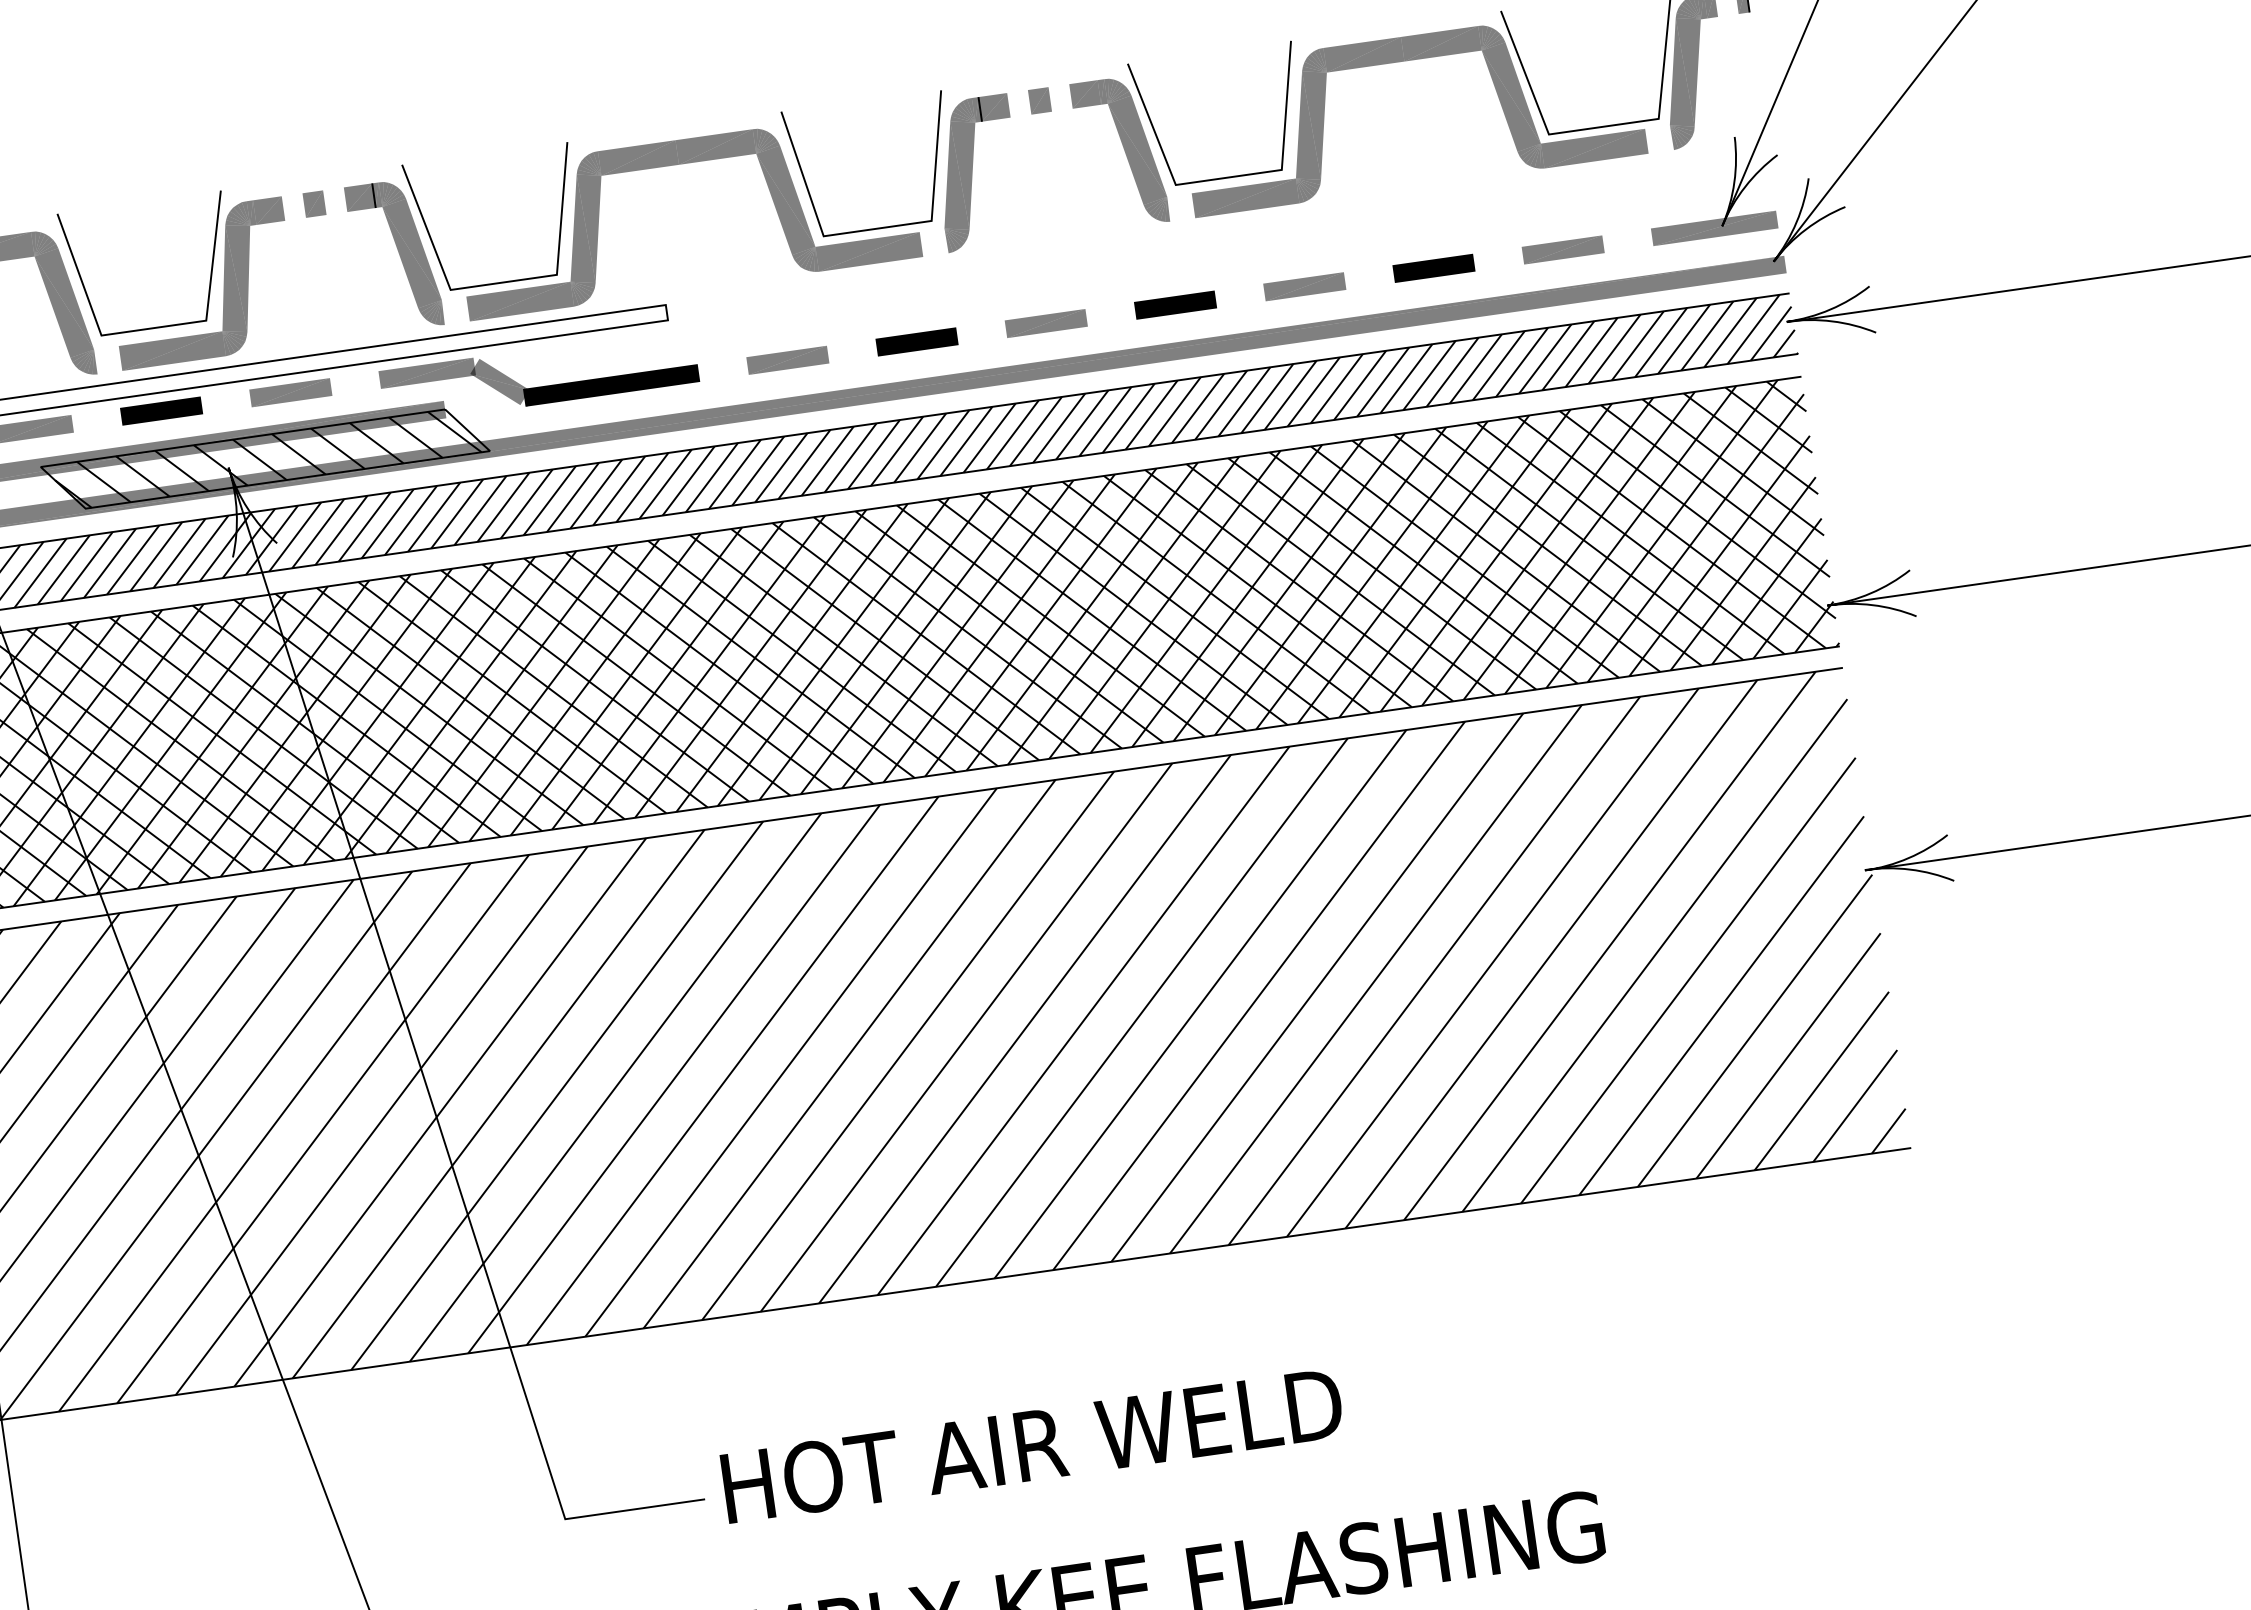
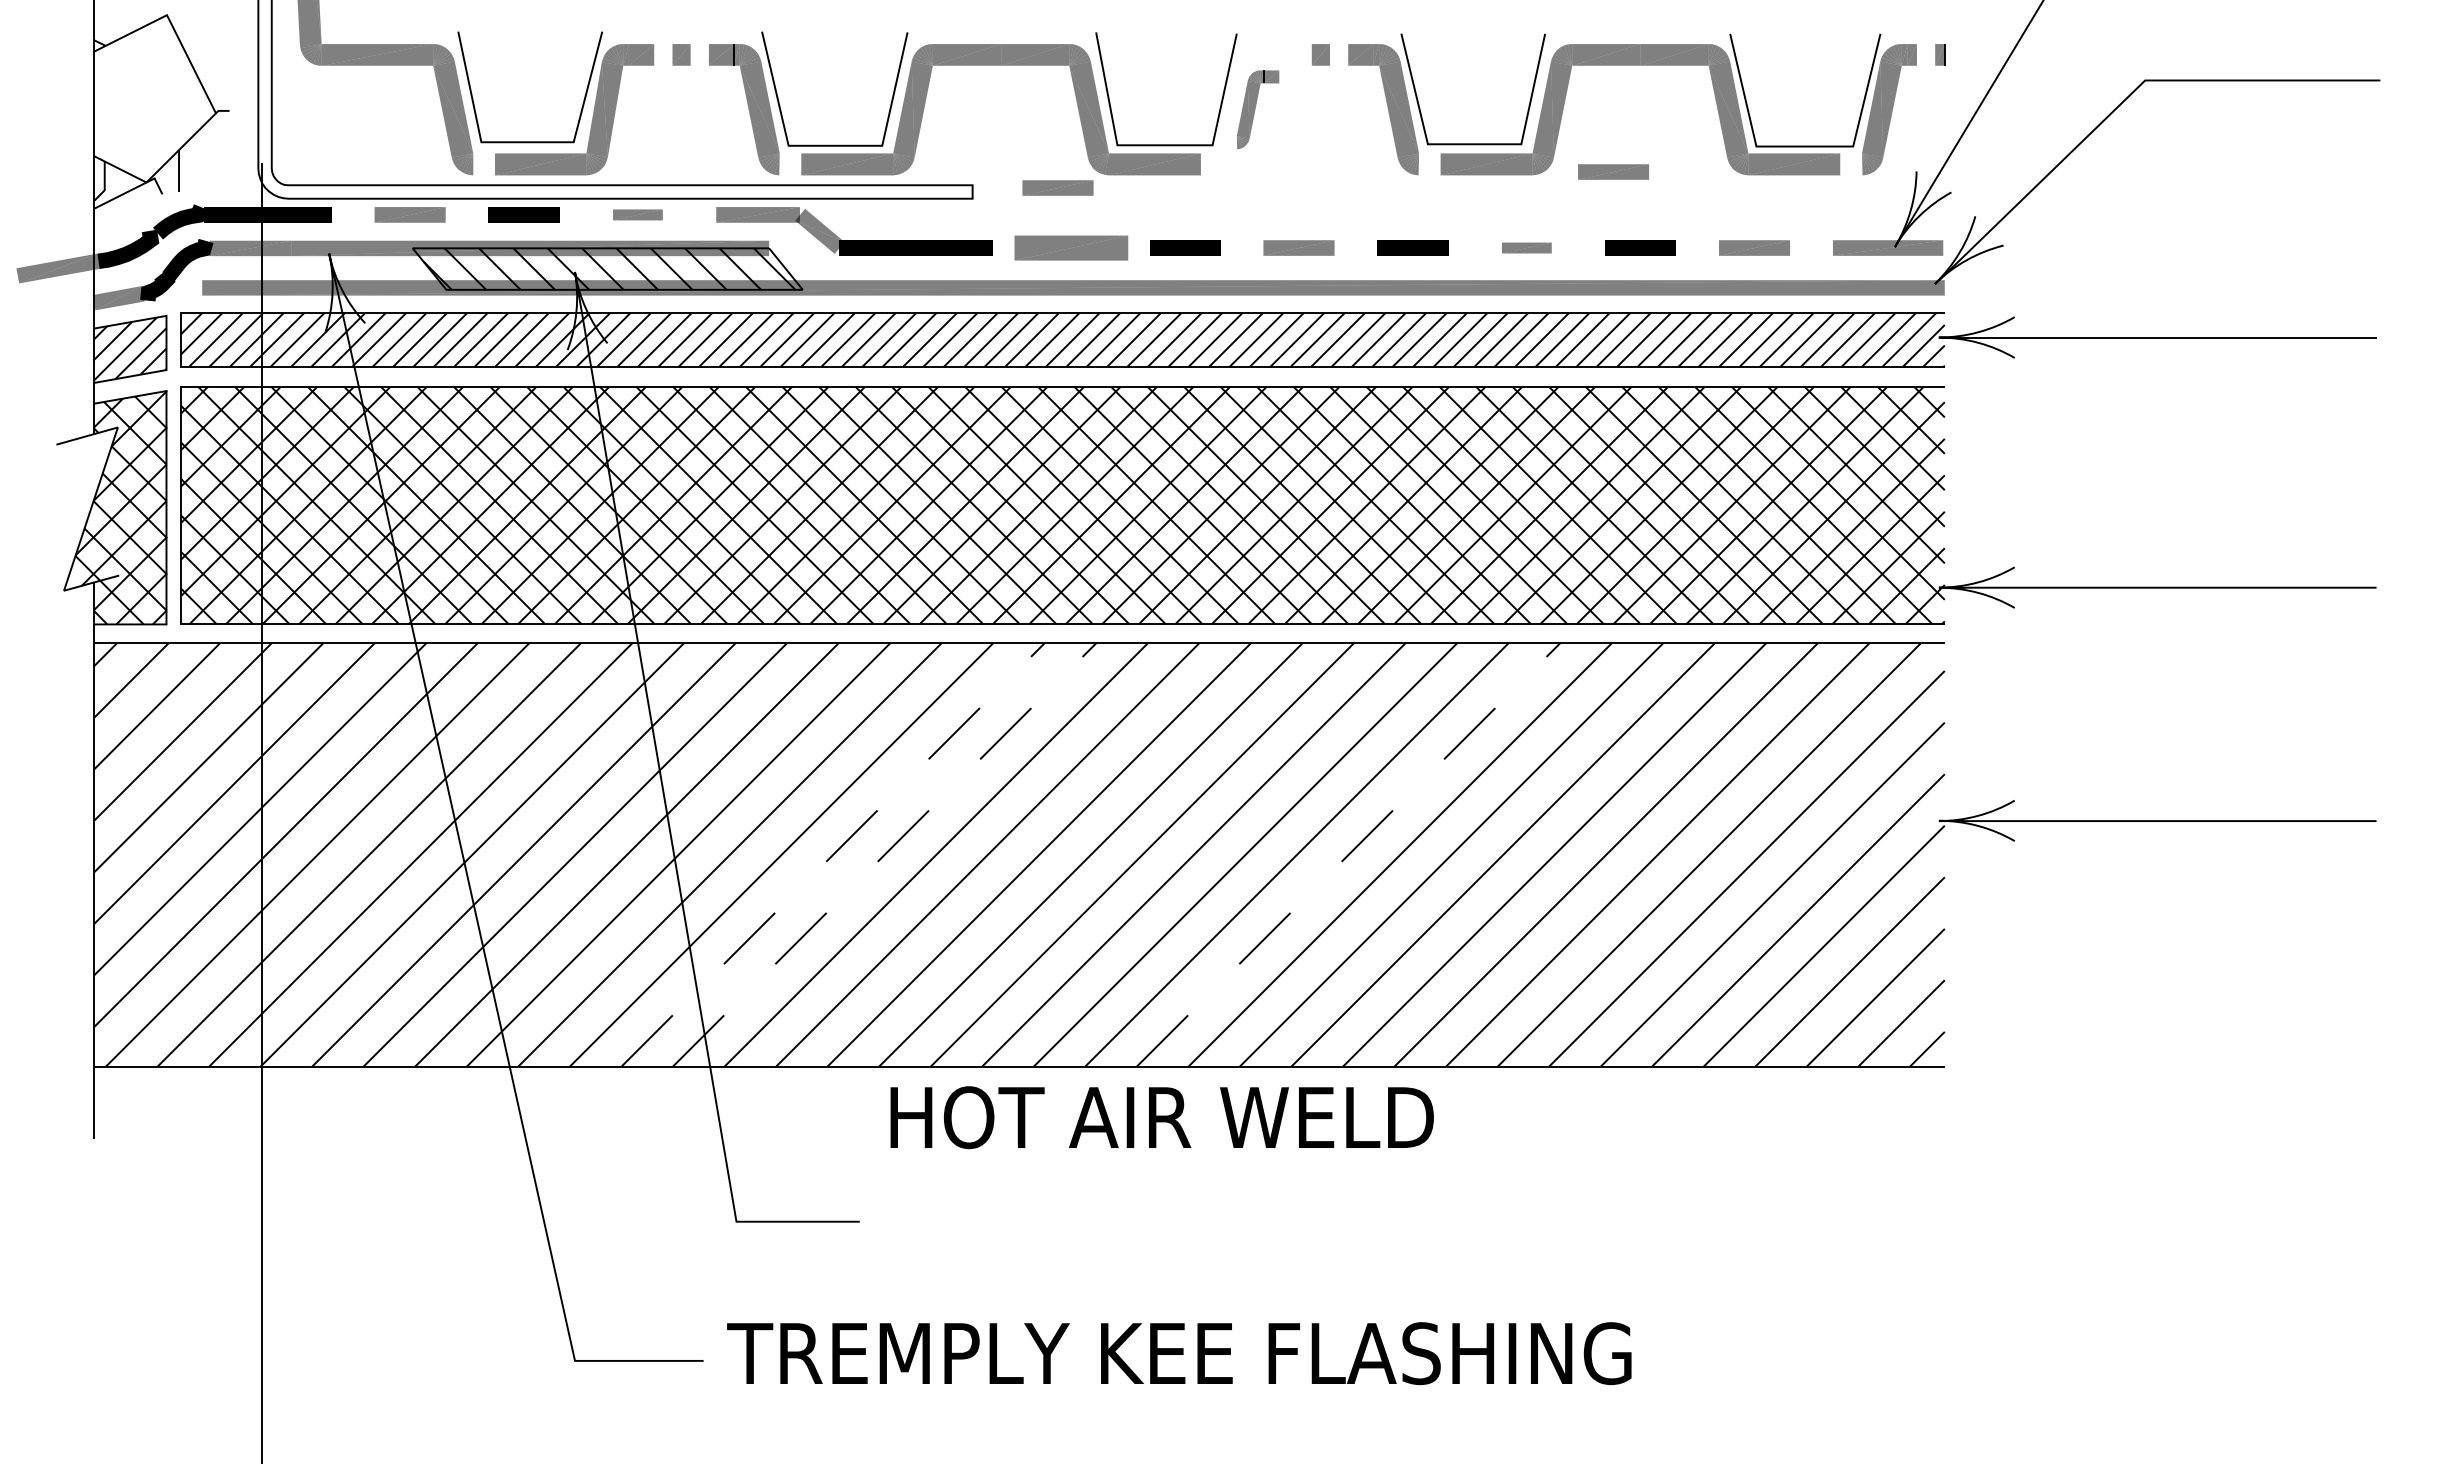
part: (976, 173) -> (1257, 109), size x0.6
part: (1390, 185) -> (1613, 171), added
part: (1304, 286) -> (1526, 247), size x0.7
part: (762, 293) -> (1057, 187), added
part: (786, 359) -> (1070, 247), size x1.6
part: (290, 392) -> (637, 214), size x0.7
line: (1200, 1003) -> (1348, 854), solid -> dashed
line: (673, 1078) -> (884, 854), solid -> dashed
line: (616, 1086) -> (833, 854), solid -> dashed
text: (1031, 1445) -> (1161, 1117), moved

